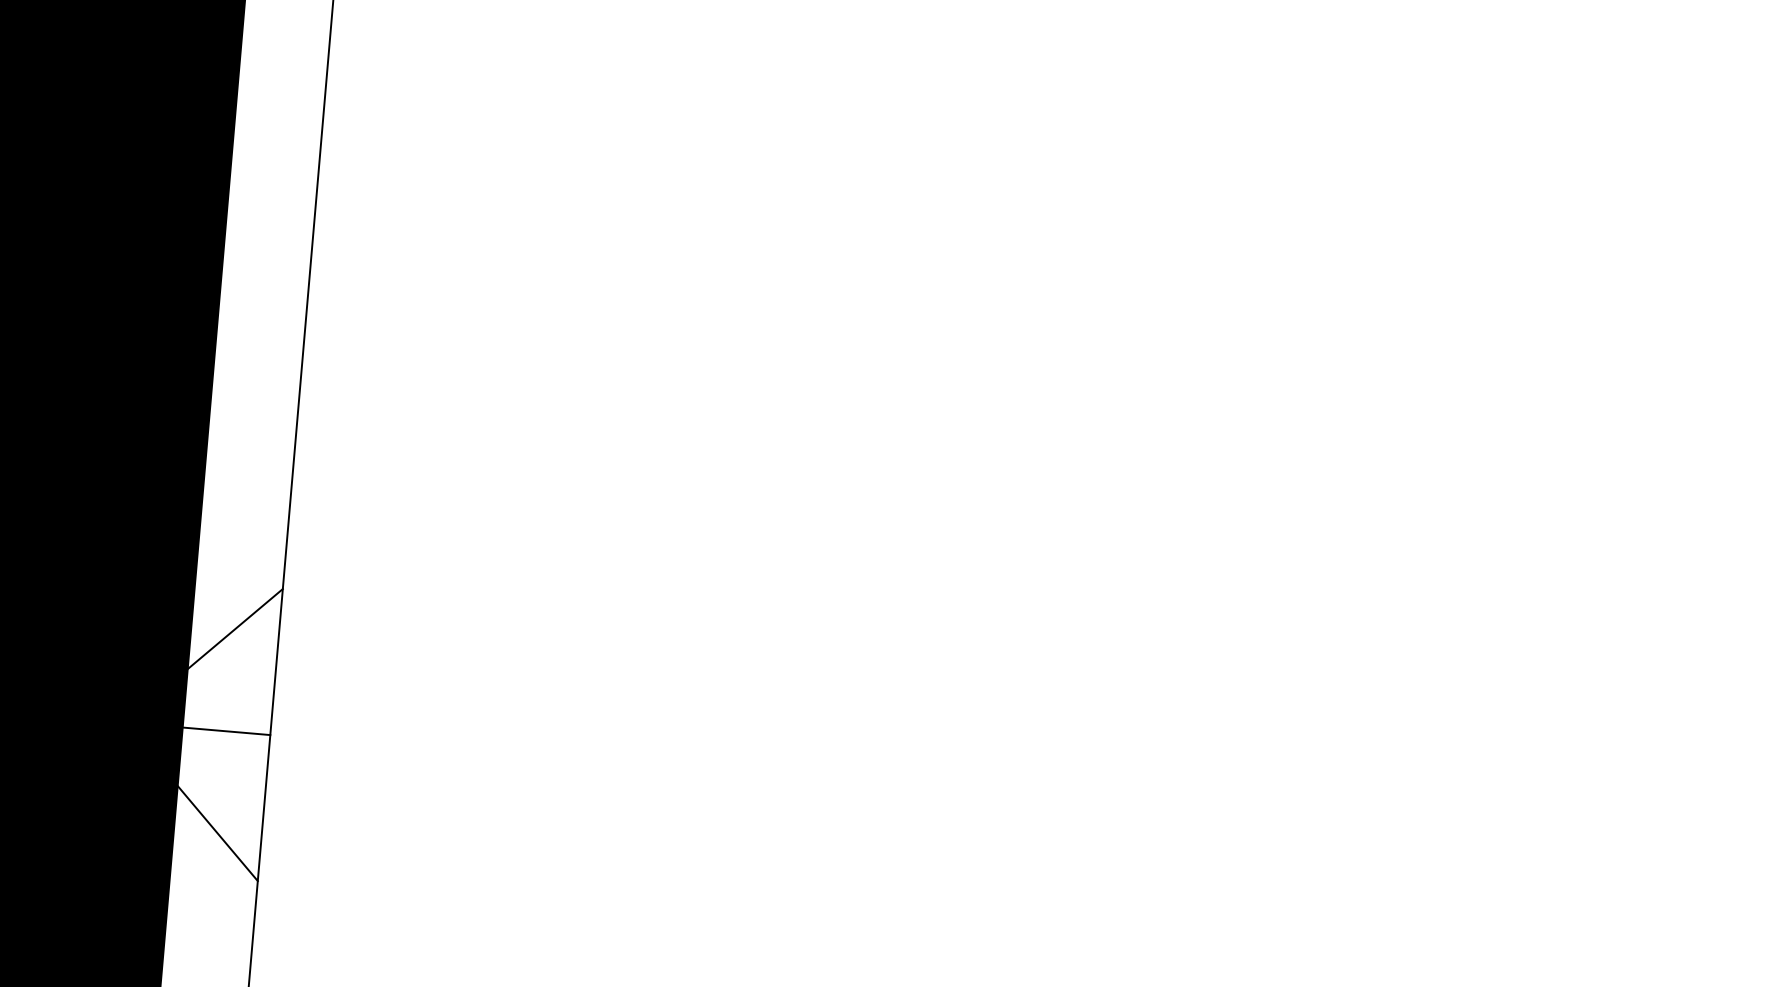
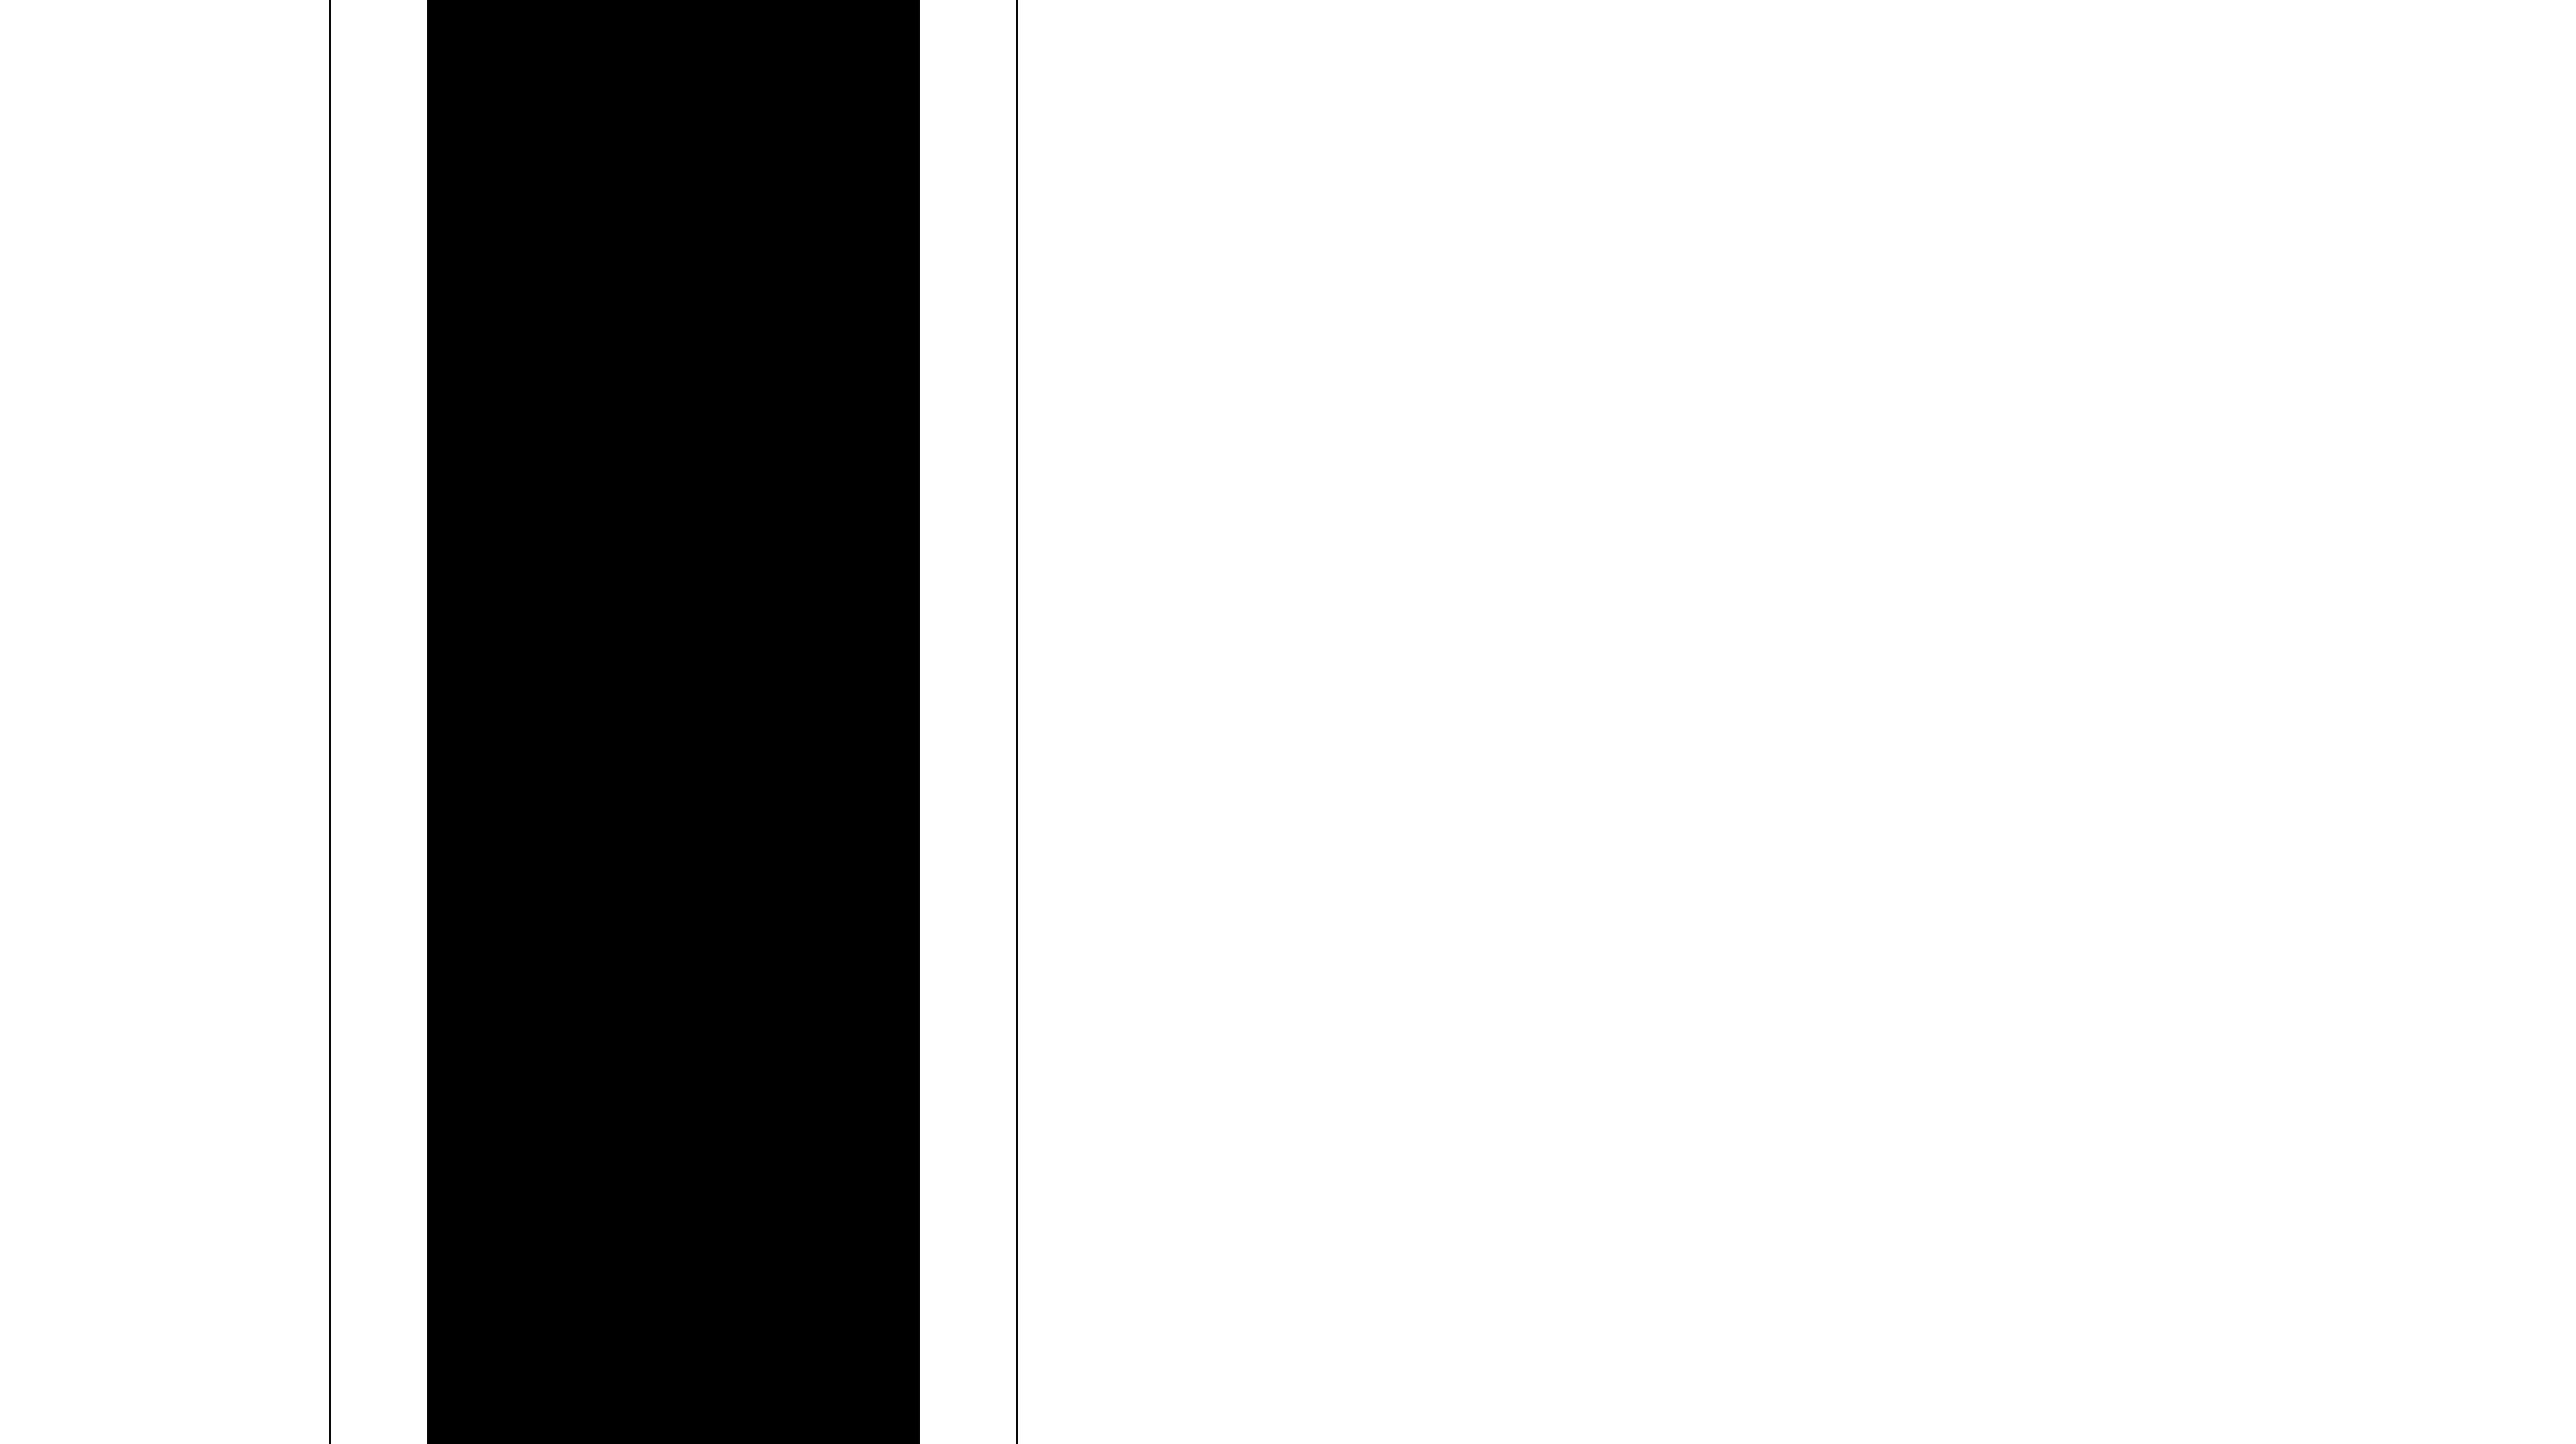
line: (234, 629) -> (967, 1063), removed
line: (226, 730) -> (967, 1177), removed
line: (217, 833) -> (967, 1292), removed

